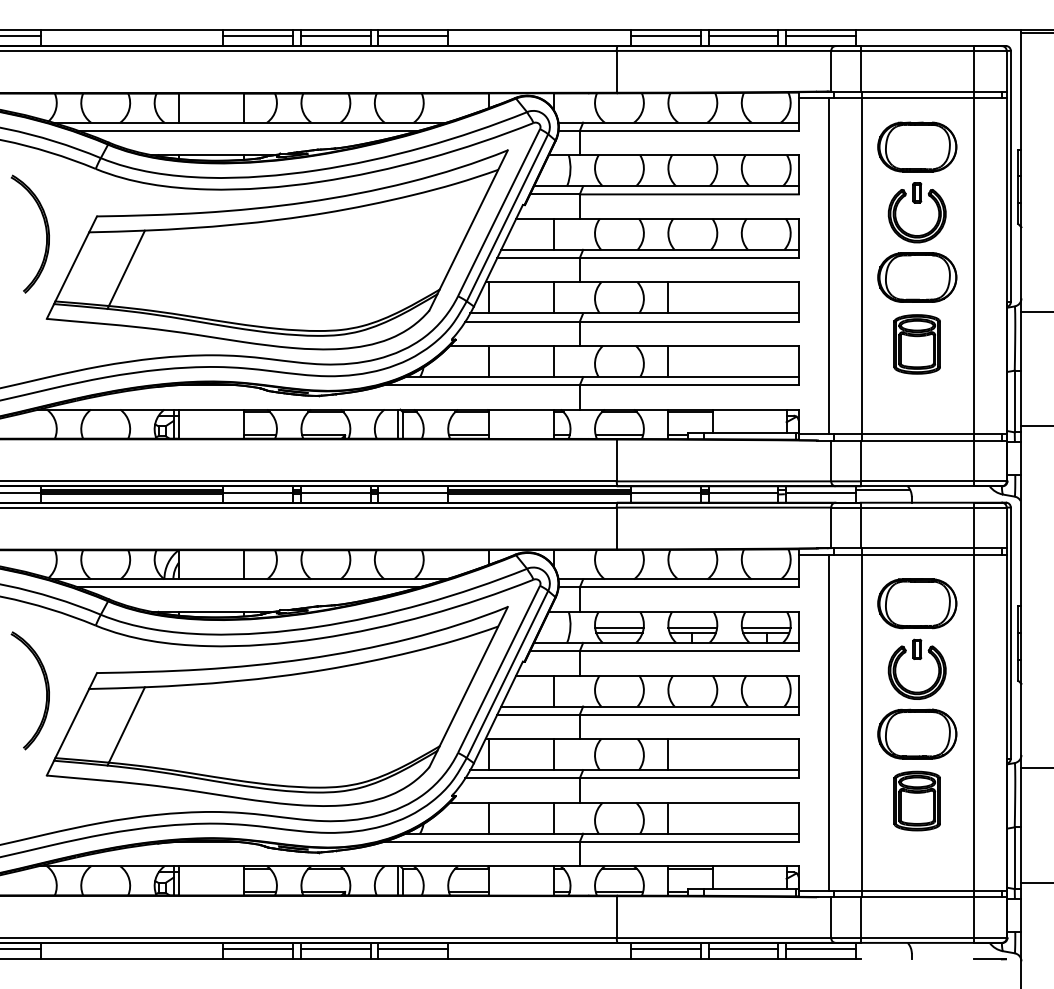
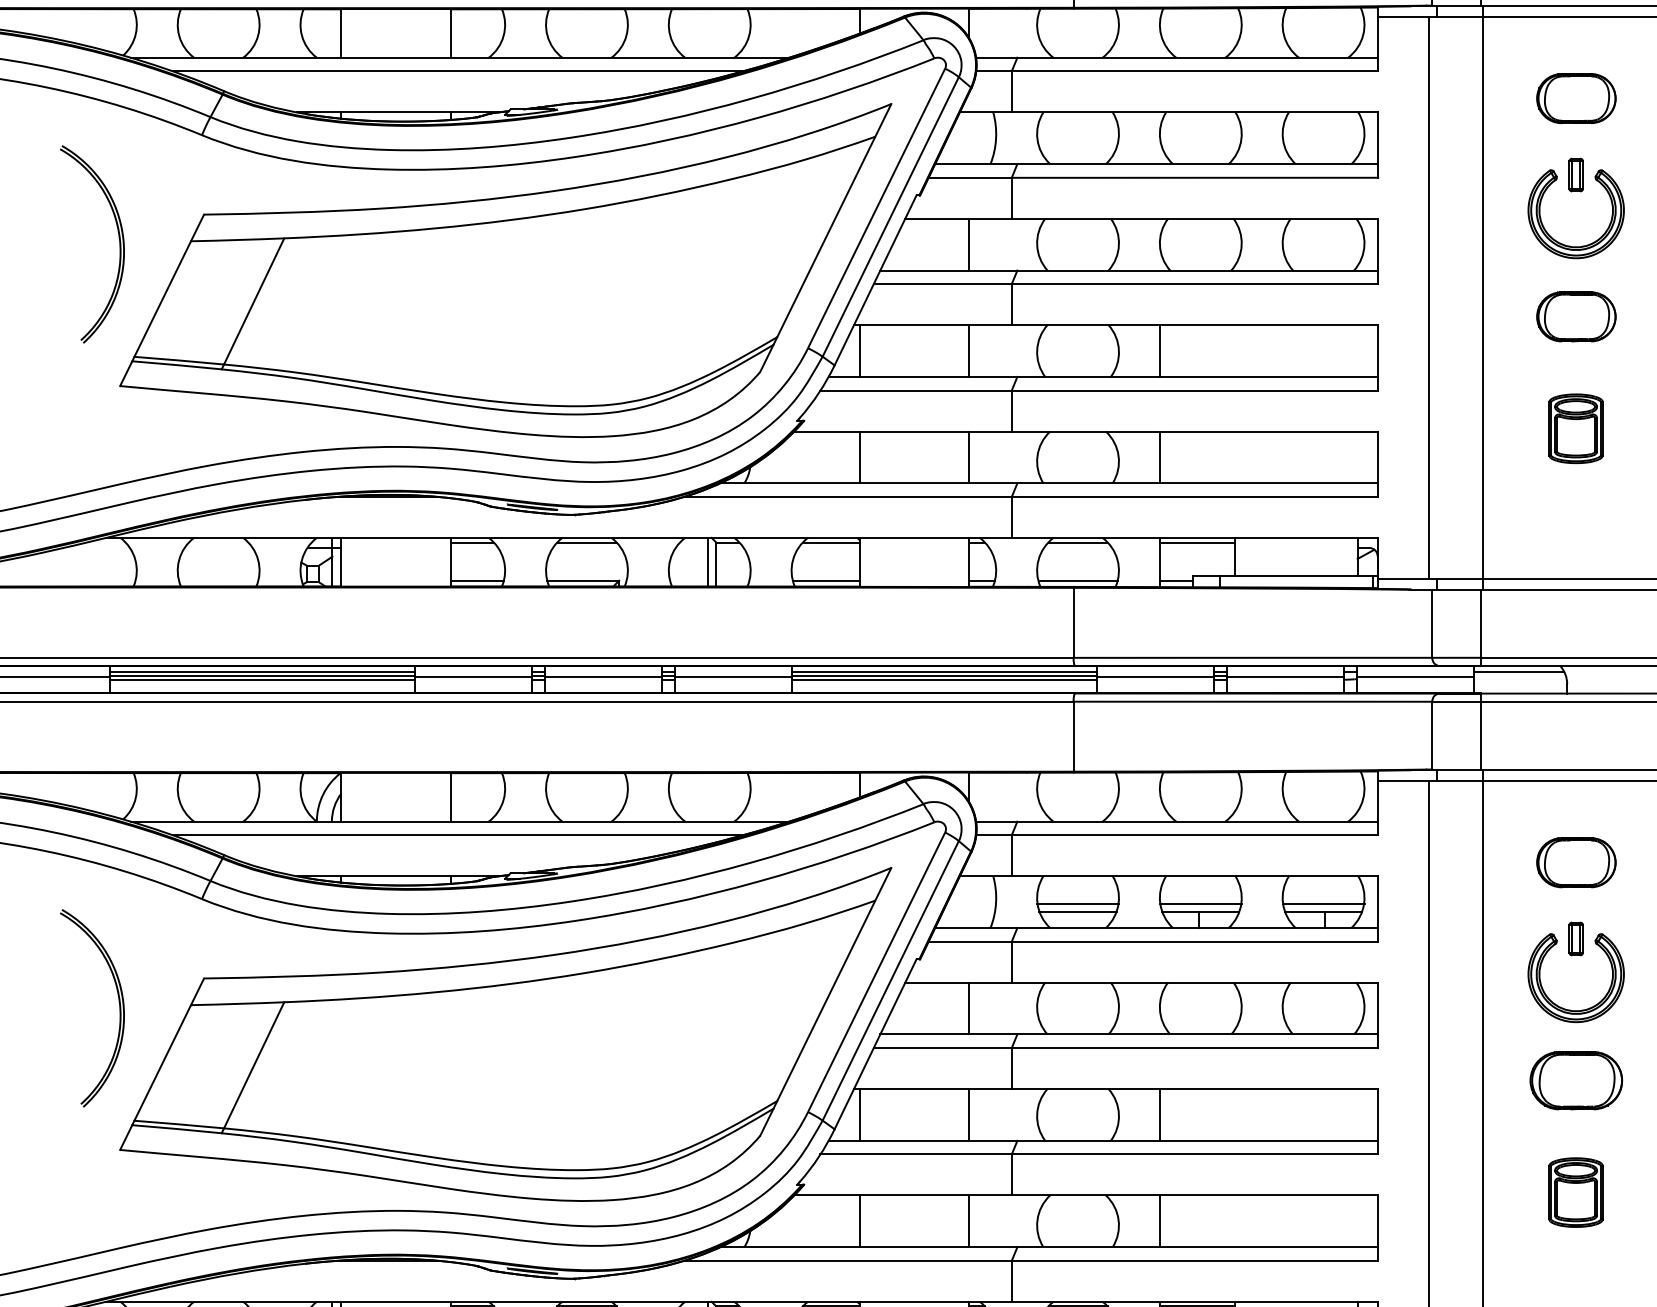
part: (917, 146) -> (1576, 97), size x0.6
part: (917, 277) -> (1576, 316), size x0.6
part: (916, 344) -> (1574, 428), size x0.7
part: (917, 603) -> (1576, 862), size x0.6
part: (917, 733) -> (1576, 1079), size x0.7
part: (916, 800) -> (1574, 1191), size x0.7

